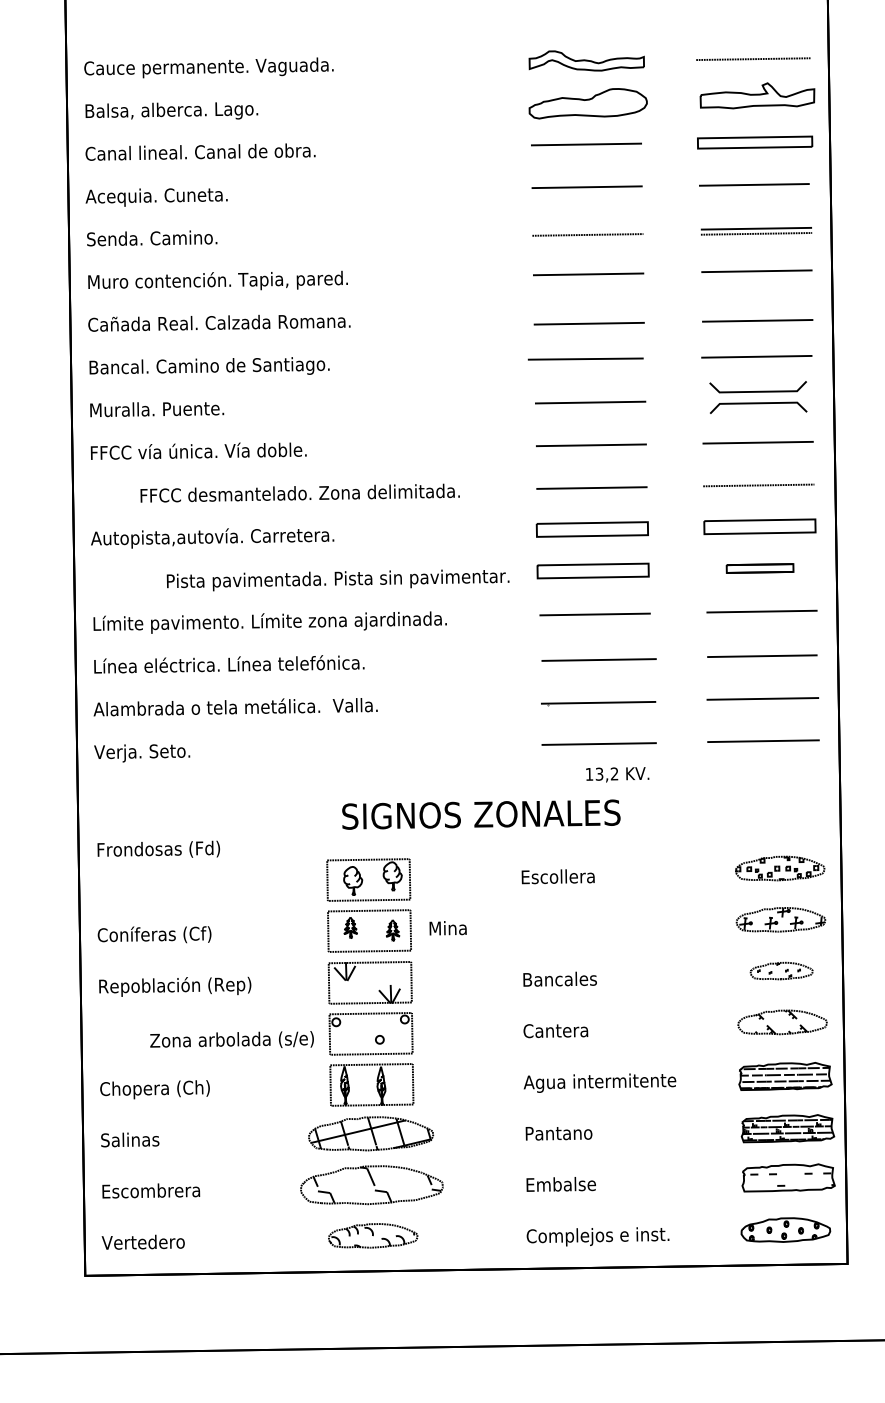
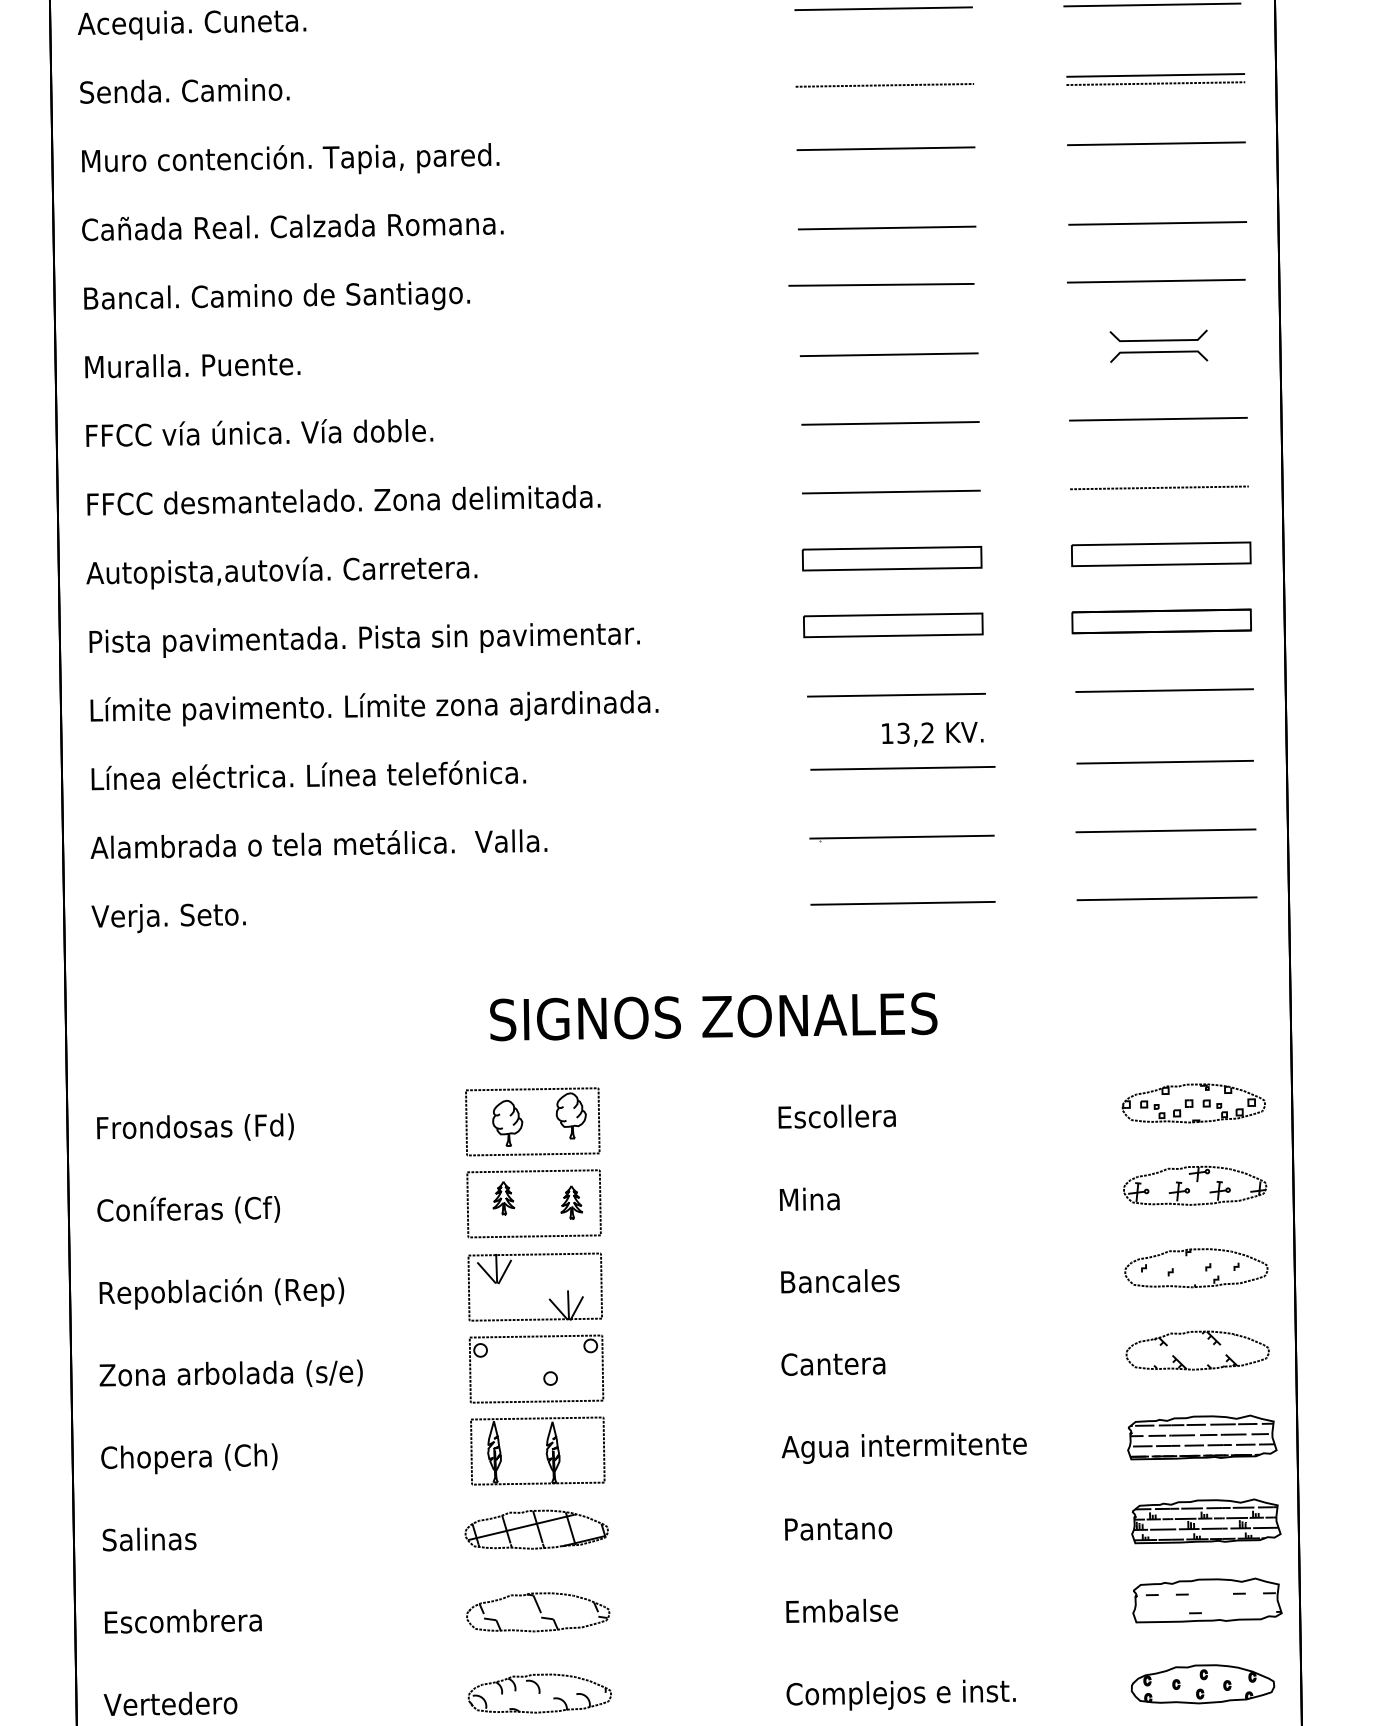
part: (758, 396) -> (1158, 344), size x0.62
text: (299, 492) -> (342, 499), moved
part: (759, 568) -> (1160, 621), size x1.67
text: (337, 580) -> (363, 640), moved
text: (617, 774) -> (932, 733), moved
text: (158, 848) -> (194, 1125), moved
text: (447, 928) -> (808, 1199), moved
part: (781, 970) -> (1195, 1267), size x1.43
text: (231, 1039) -> (230, 1373), moved
part: (371, 1133) -> (537, 1529), size x0.71
part: (372, 1185) -> (538, 1612), size x0.62

